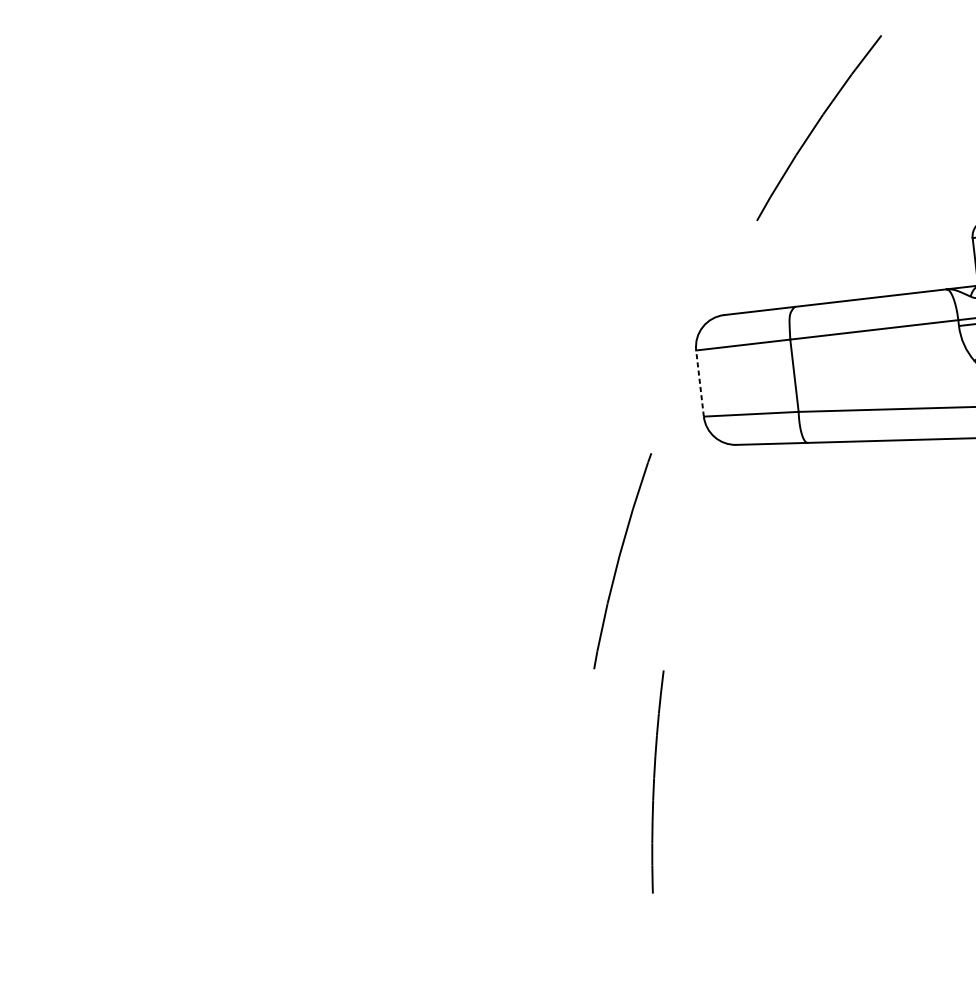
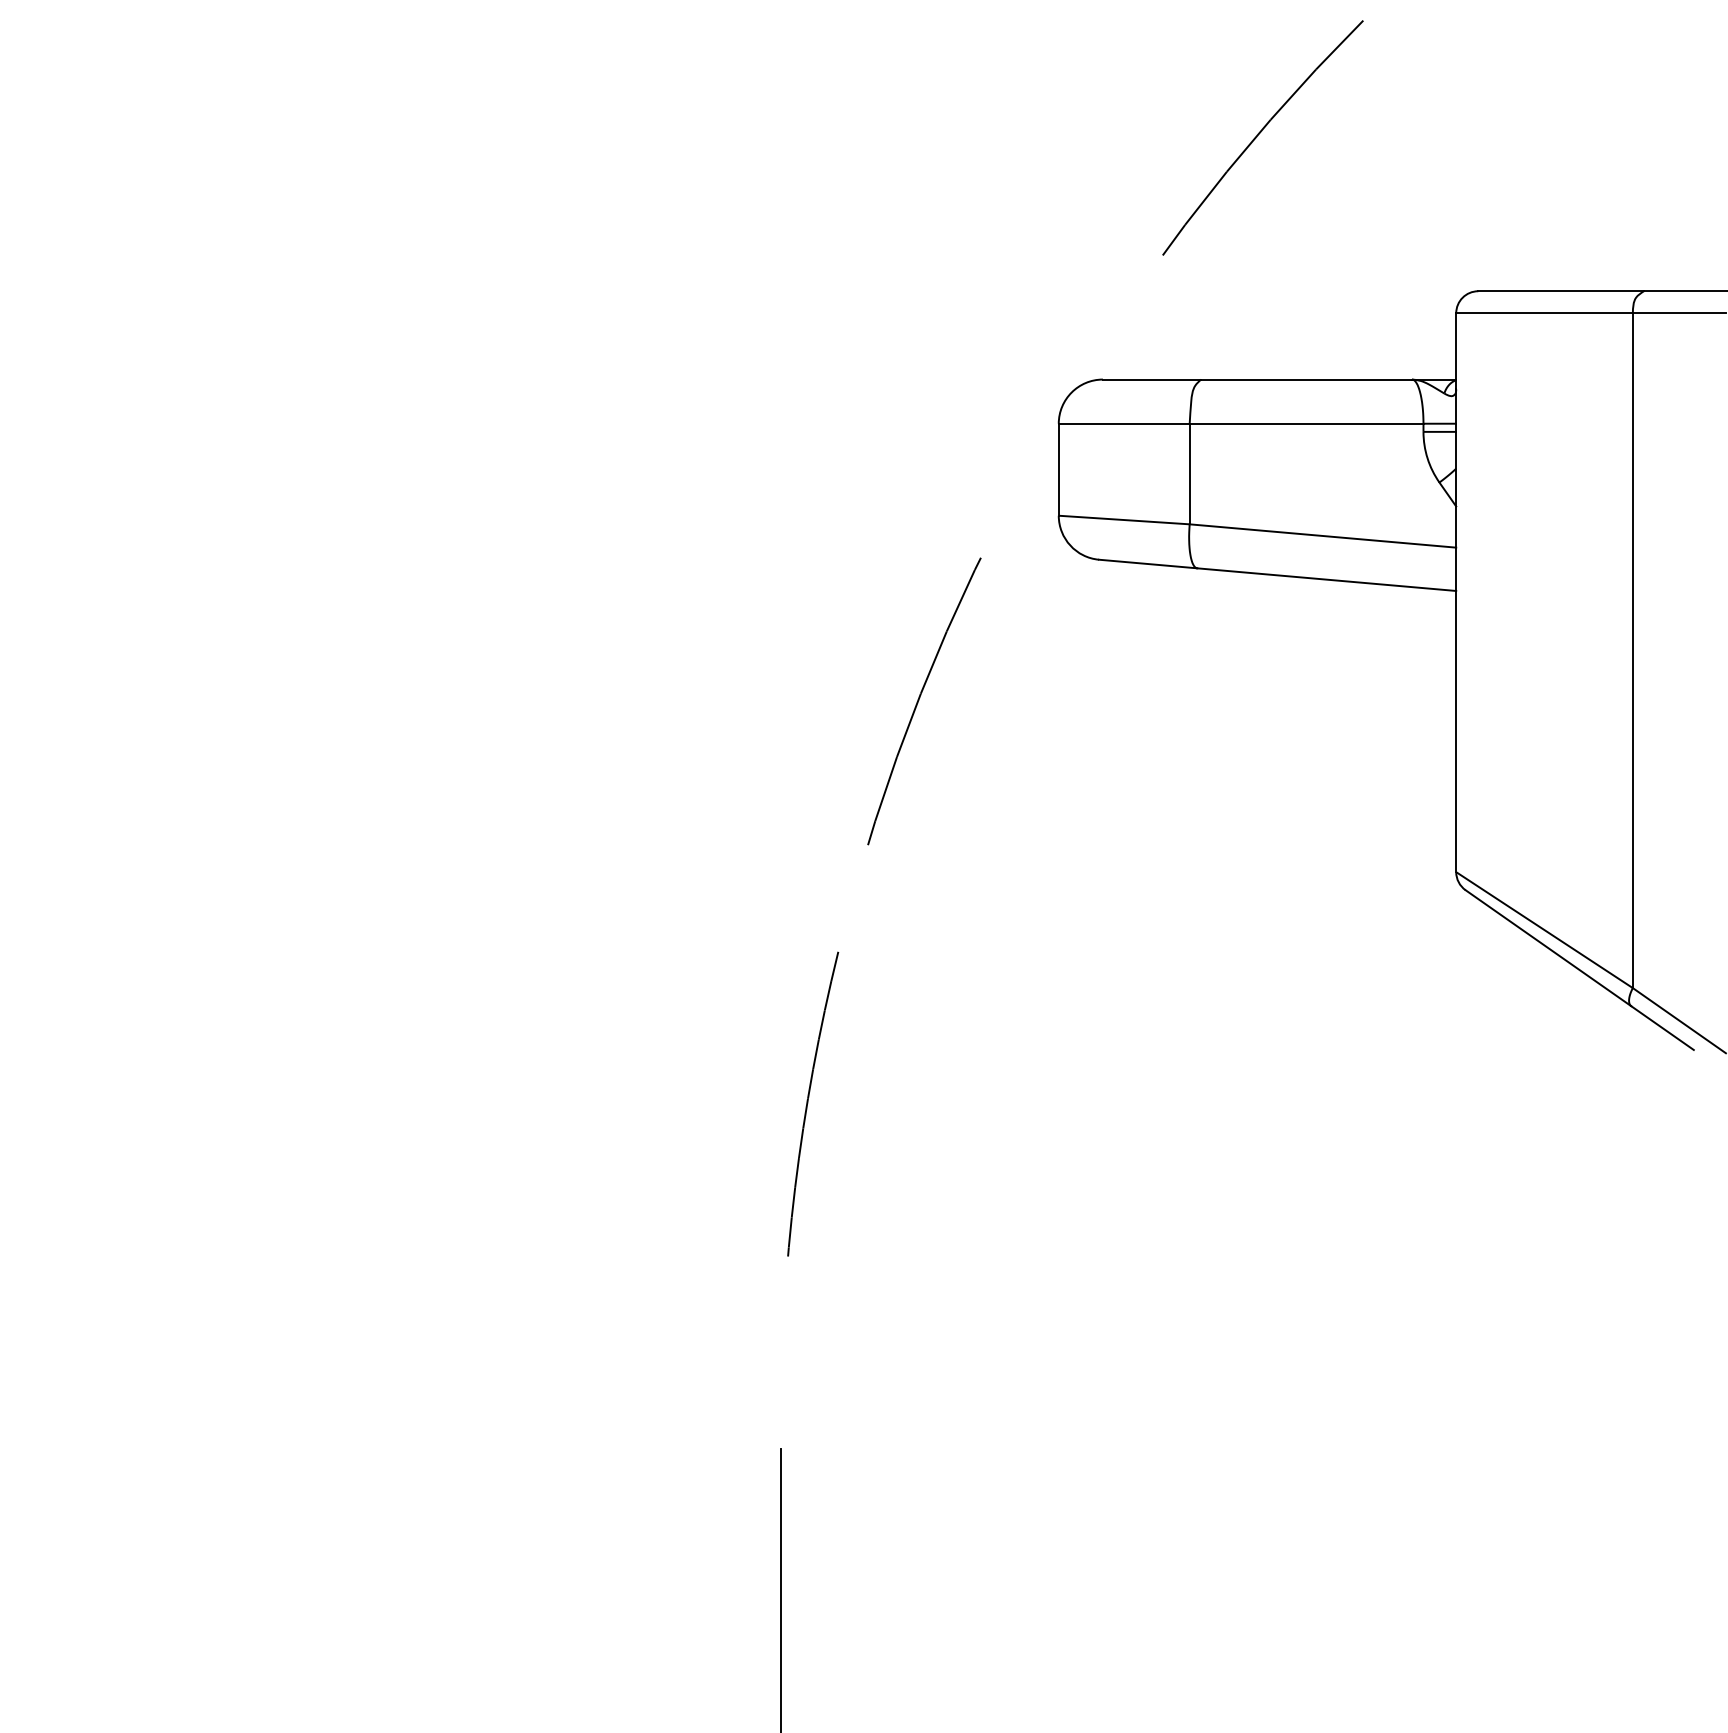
line: (699, 383) -> (1058, 469), dashed -> solid
arc: (654, 781) -> (808, 1103), moved

